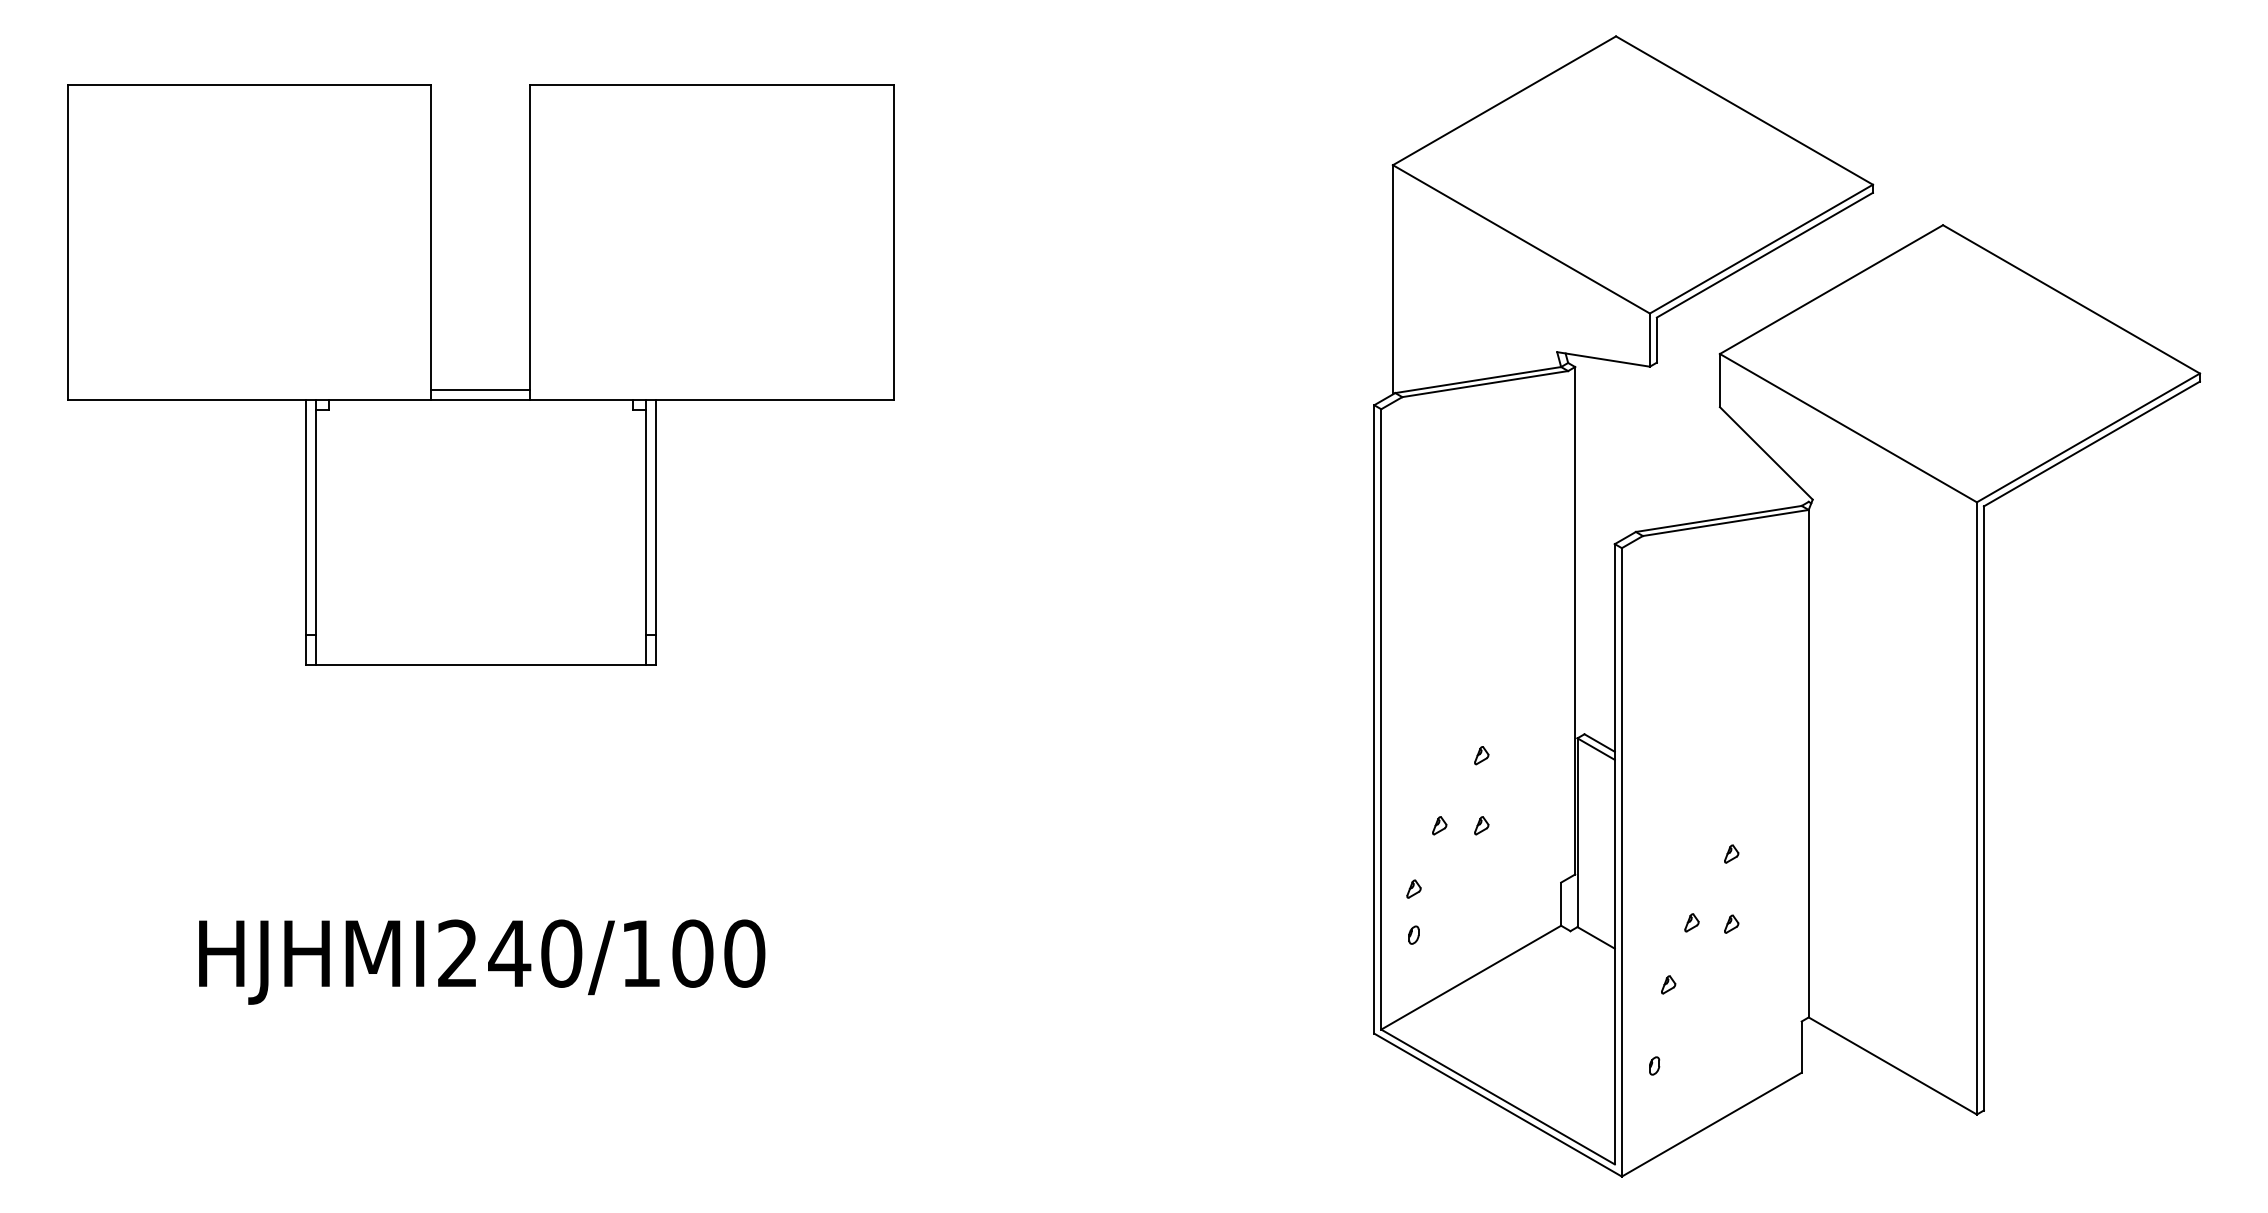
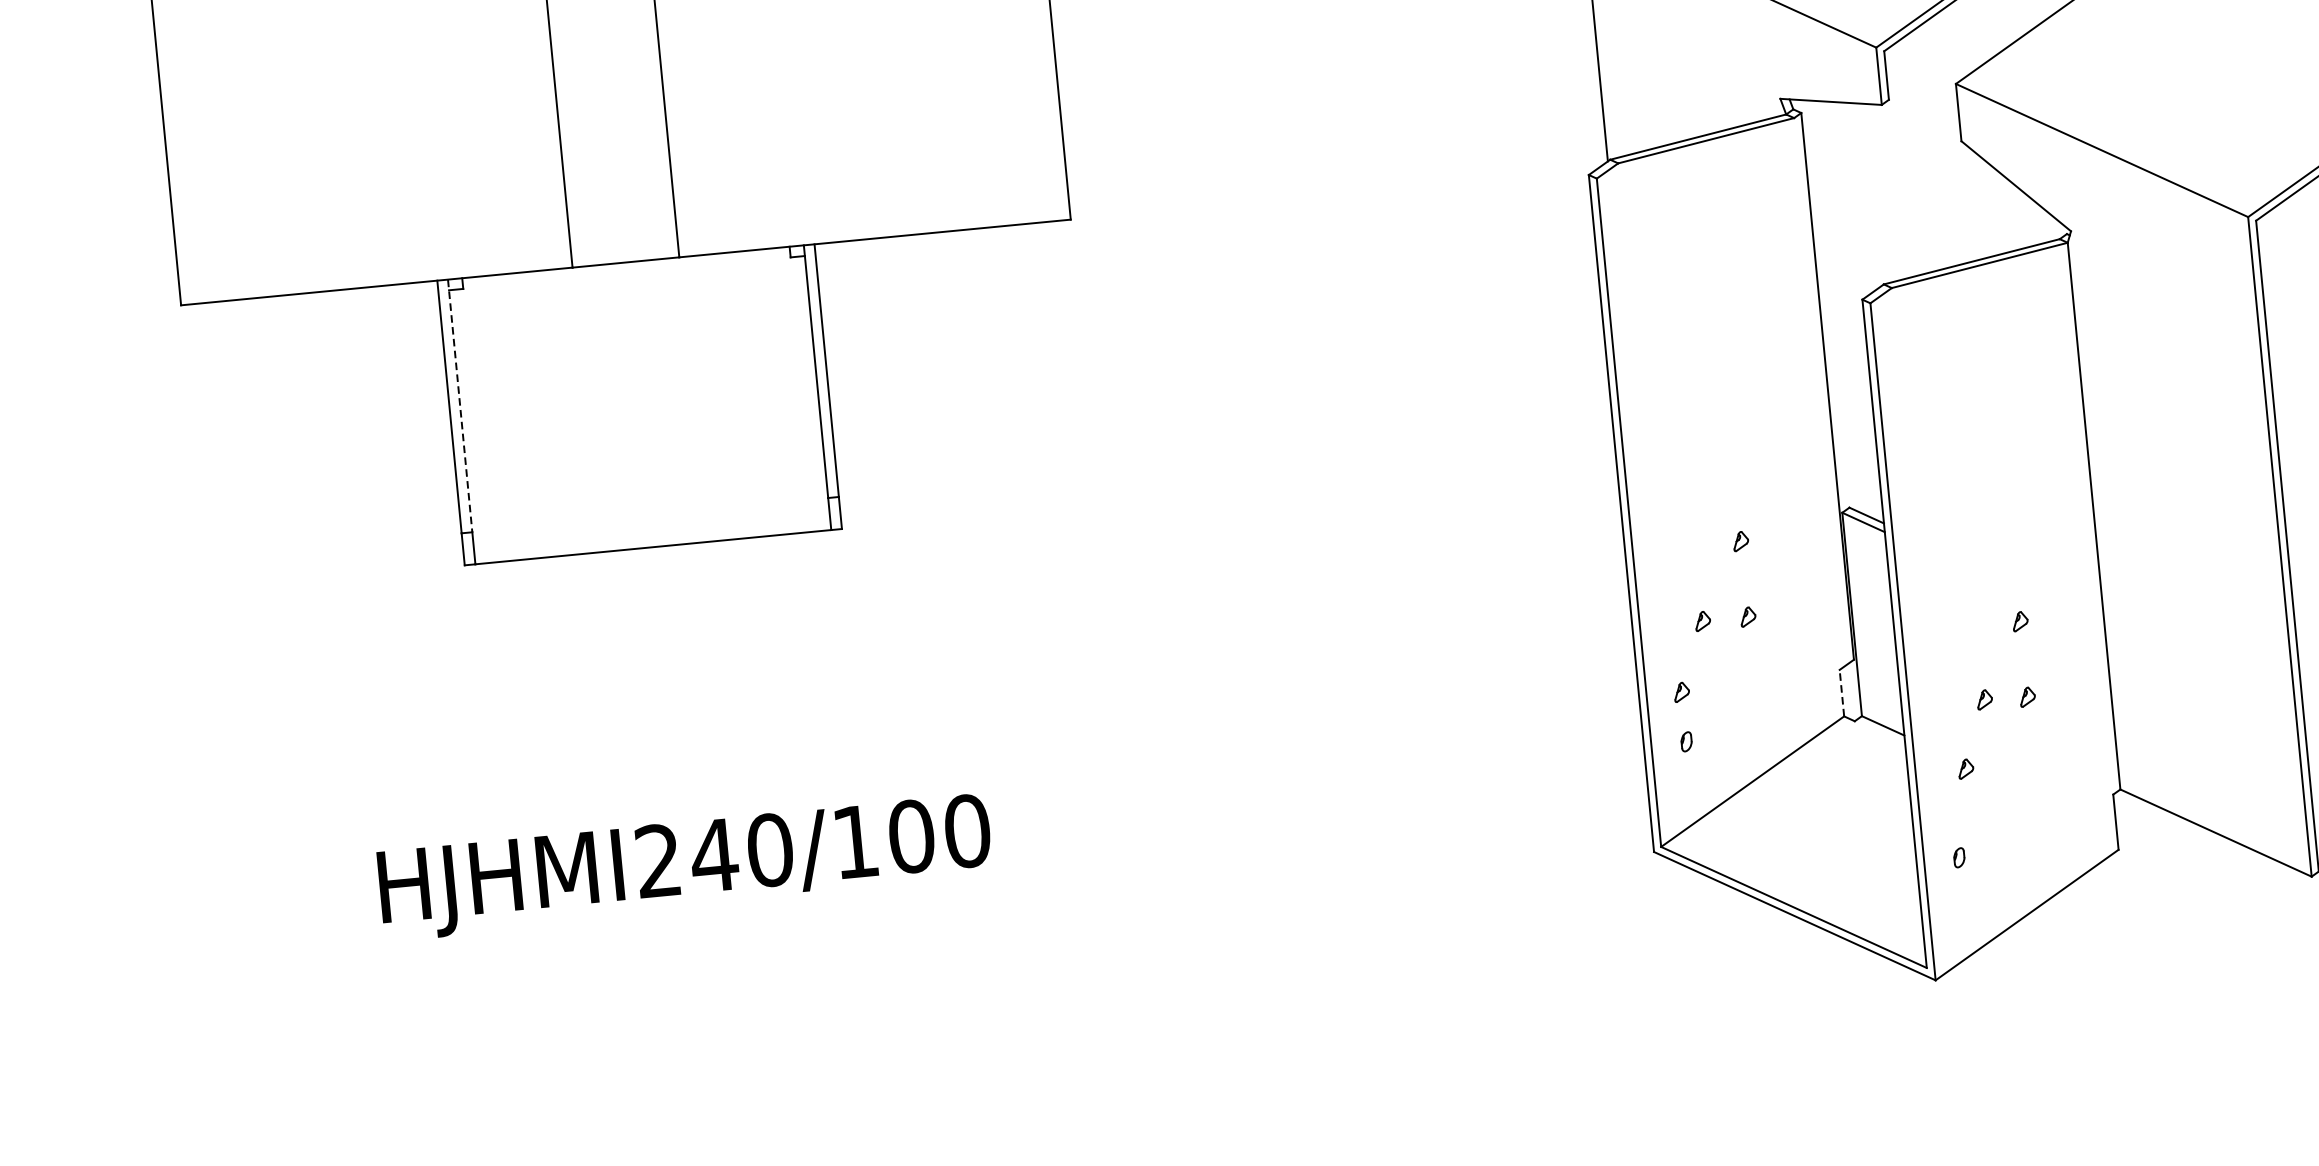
line: (480, 390) -> (624, 251), removed
line: (315, 518) -> (459, 406), solid -> dashed
line: (1561, 904) -> (1842, 693), solid -> dashed

